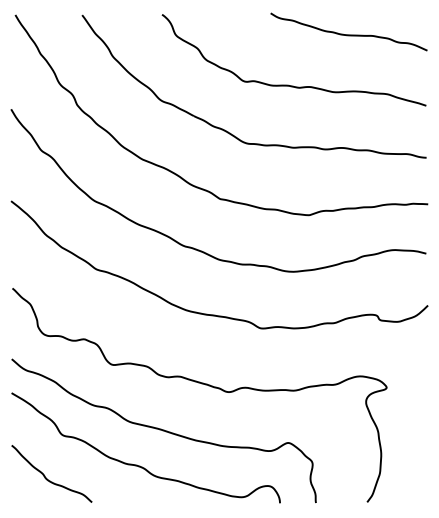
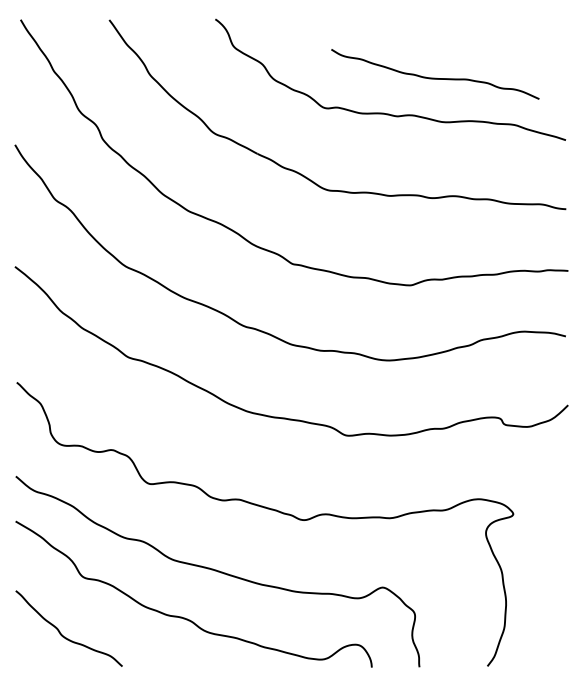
curve: (349, 34) -> (435, 77), moved

